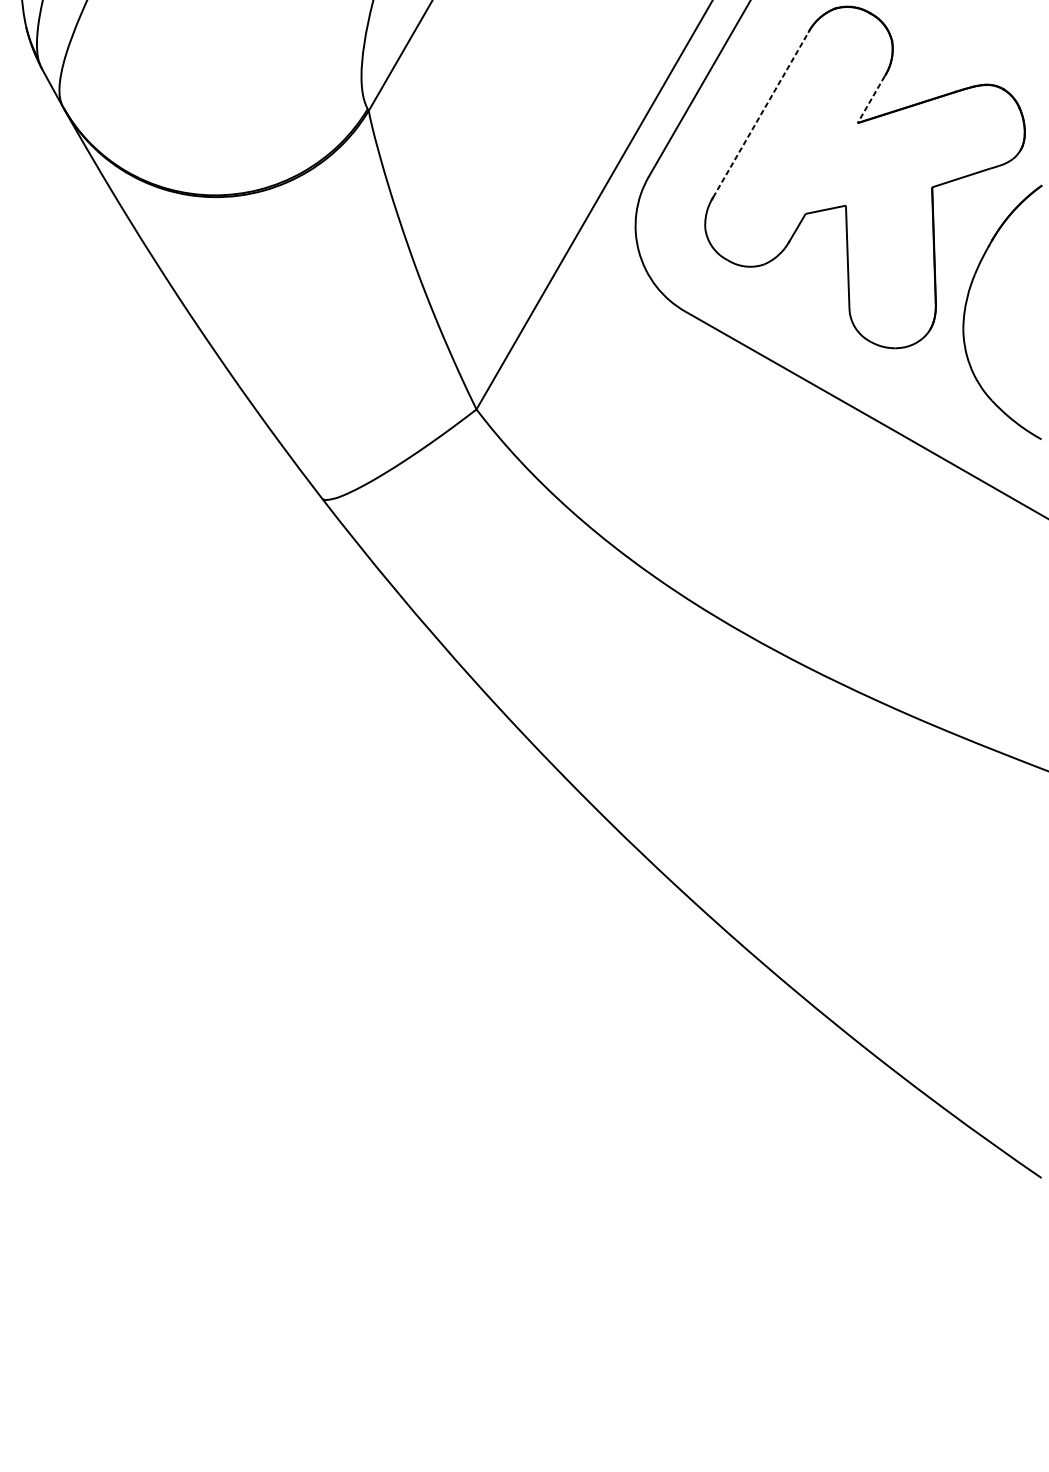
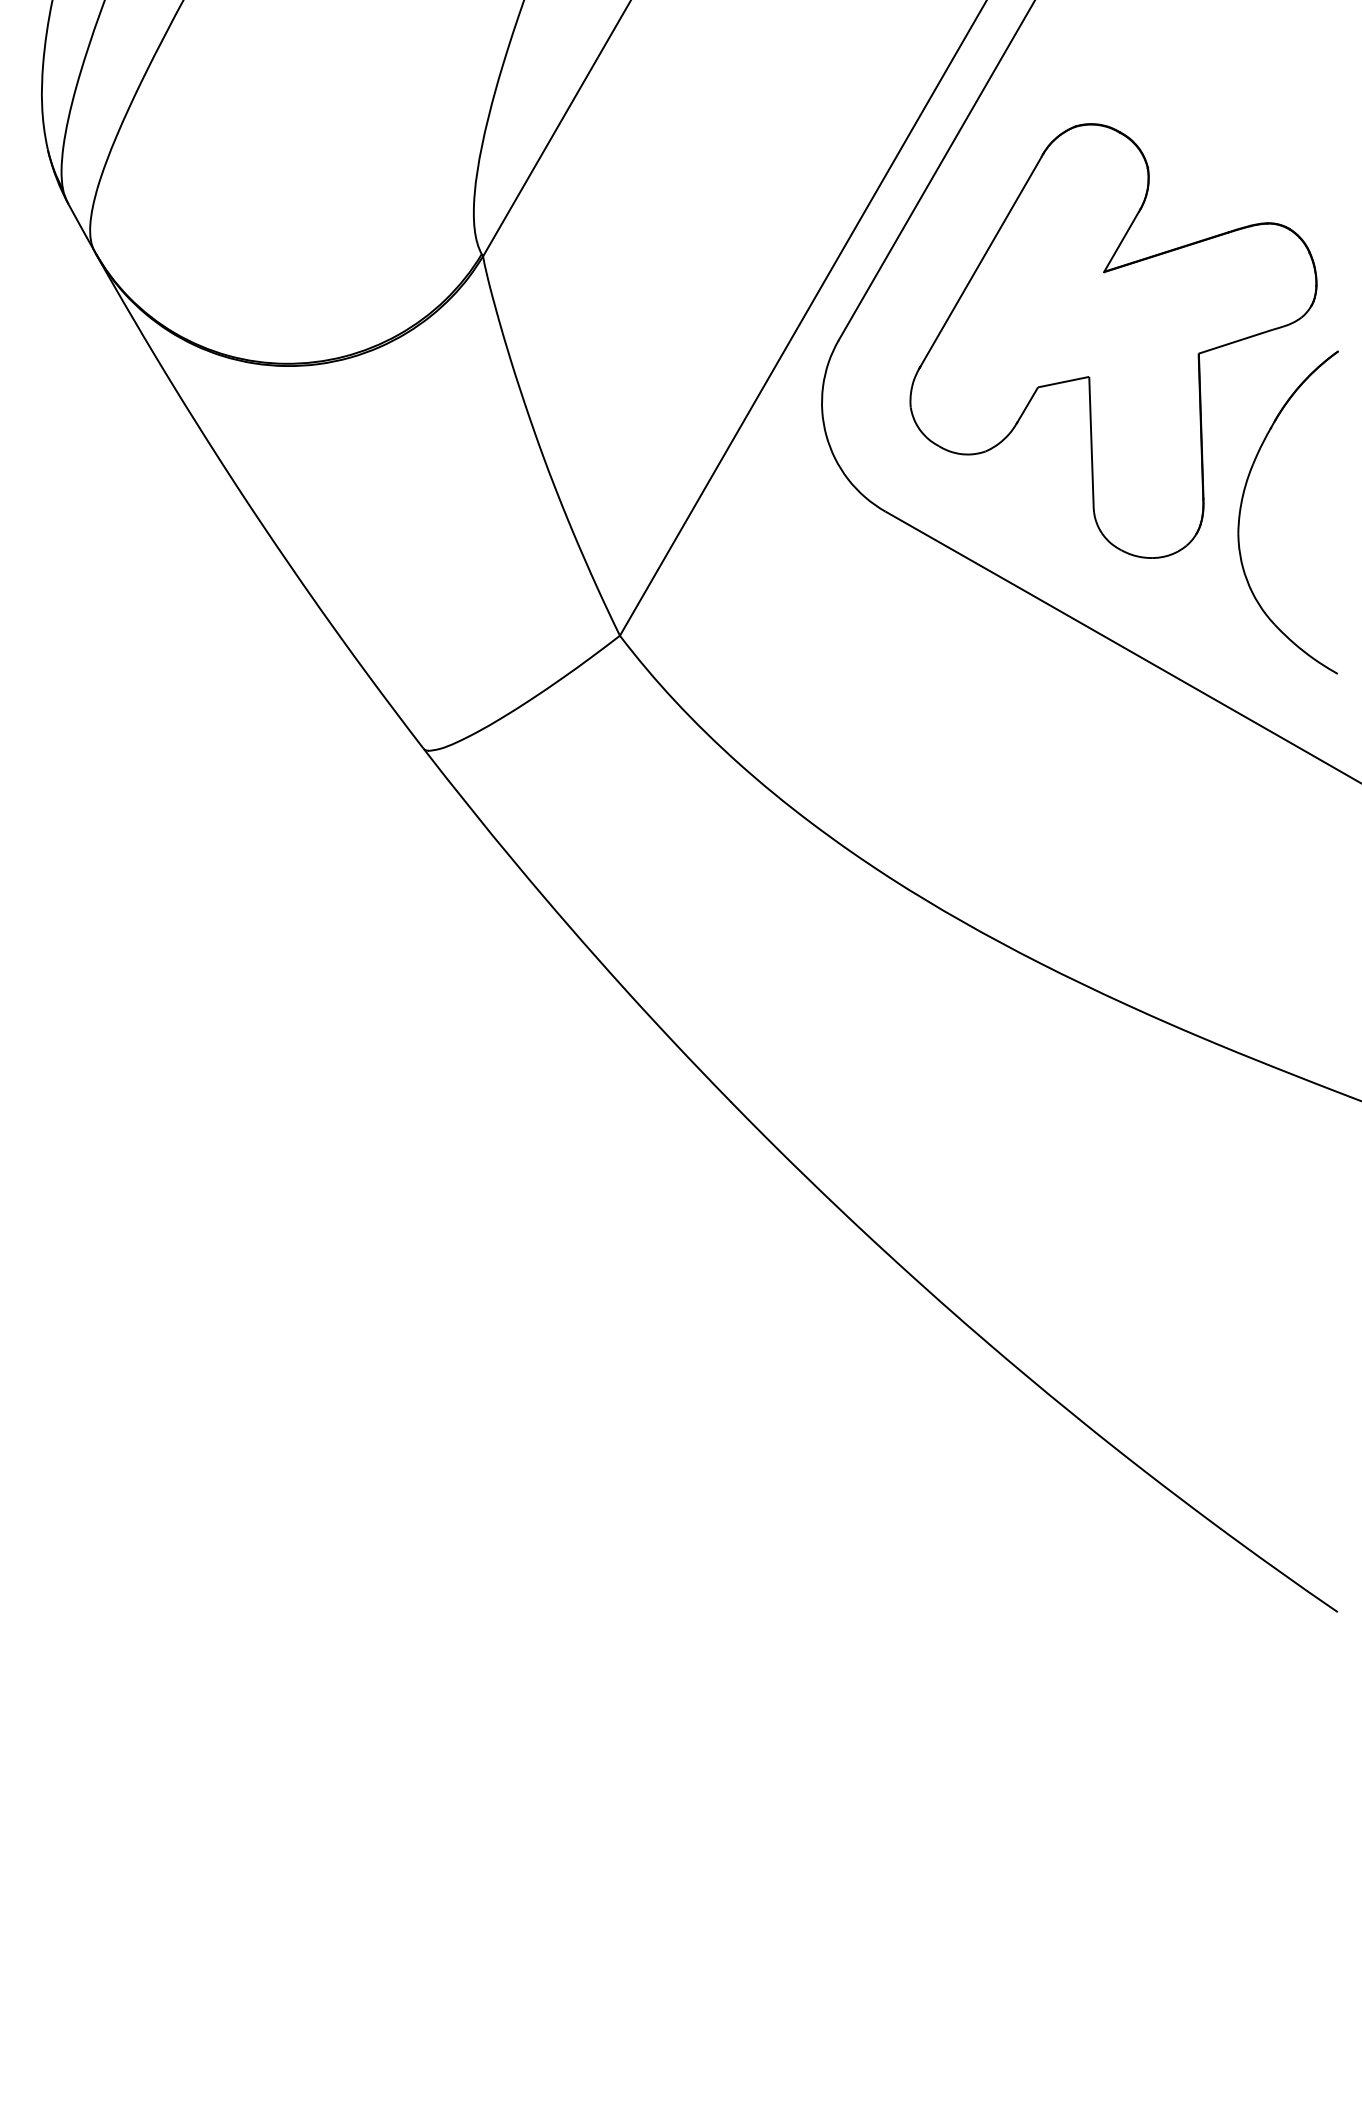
line: (871, 99) -> (1121, 242), dashed -> solid
line: (761, 114) -> (981, 261), dashed -> solid

